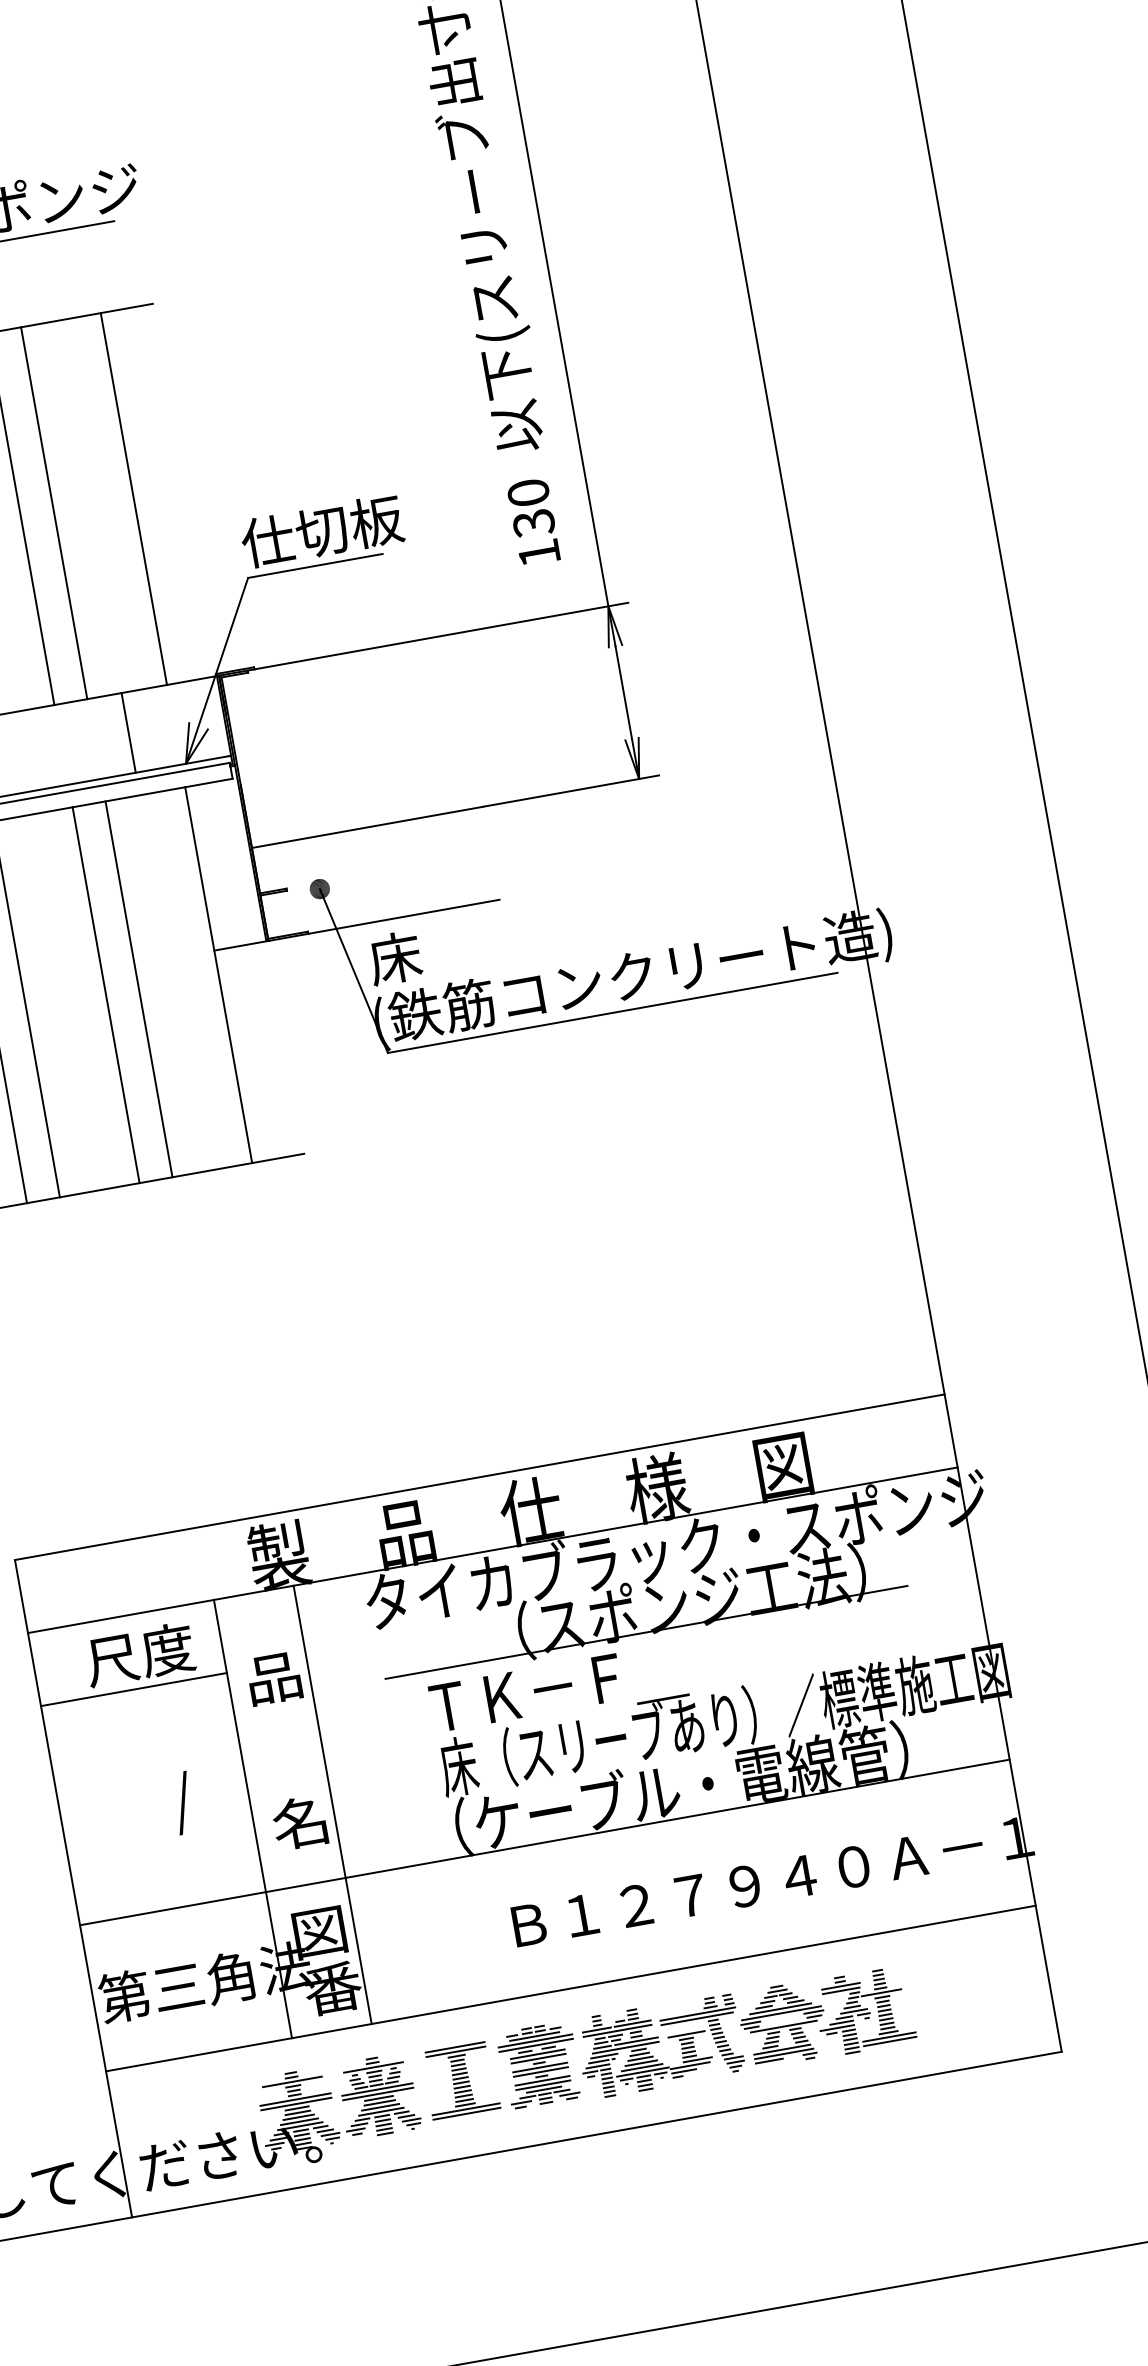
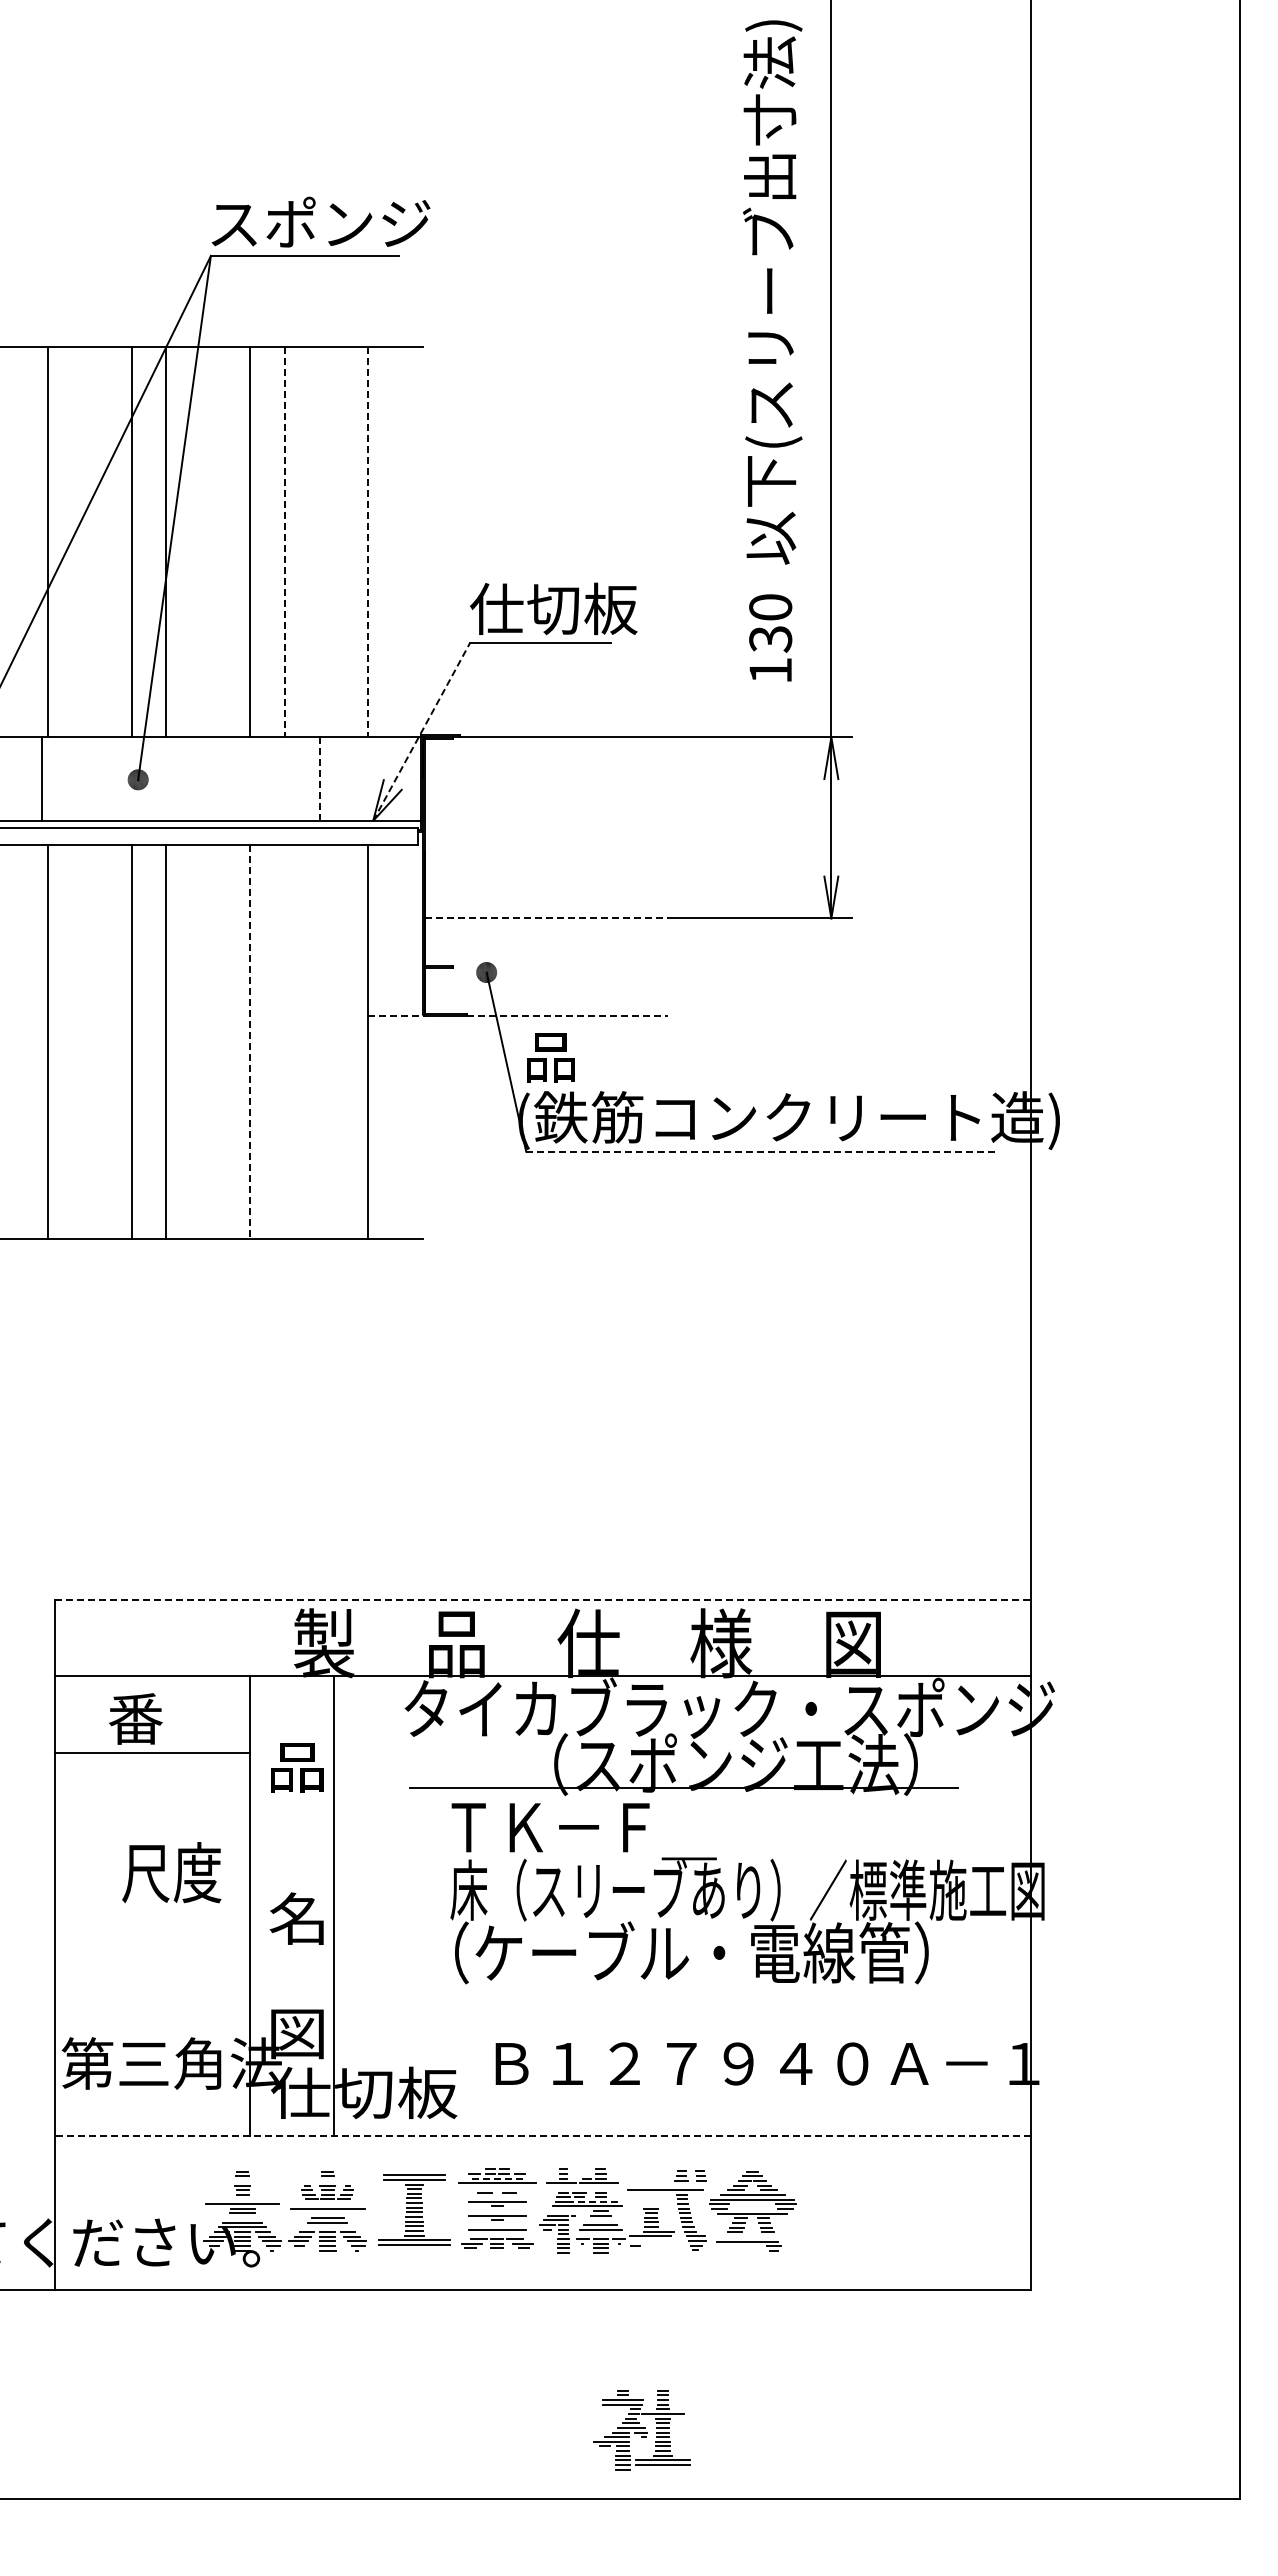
line: (134, 499) -> (368, 542), solid -> dashed
line: (54, 513) -> (284, 542), solid -> dashed
line: (216, 670) -> (421, 731), solid -> dashed
line: (128, 733) -> (320, 779), solid -> dashed
line: (367, 827) -> (546, 918), solid -> dashed
line: (404, 917) -> (567, 1016), solid -> dashed
line: (242, 946) -> (397, 1016), solid -> dashed
text: (394, 958) -> (550, 1056), 床 -> 品
line: (138, 989) -> (284, 1041), removed
line: (106, 995) -> (250, 1042), solid -> dashed
line: (613, 1012) -> (762, 1151), solid -> dashed
line: (479, 1477) -> (542, 1599), solid -> dashed
text: (139, 1654) -> (164, 1718), 尺度 -> 番
text: (172, 1802) -> (171, 1875), / -> 尺度
line: (544, 1842) -> (542, 1983), removed
text: (393, 1977) -> (364, 2092), 番 -> 仕切板
line: (570, 1988) -> (542, 2136), solid -> dashed
part: (863, 2012) -> (641, 2430), moved
line: (698, 2014) -> (667, 2185), removed
line: (617, 2030) -> (582, 2187), removed
line: (686, 2033) -> (652, 2203), removed
line: (534, 2036) -> (497, 2178), solid -> dashed
line: (636, 2040) -> (600, 2201), solid -> dashed
line: (535, 2045) -> (496, 2187), removed
line: (782, 2049) -> (746, 2236), removed
line: (538, 2054) -> (497, 2197), removed
line: (604, 2056) -> (564, 2211), removed
line: (640, 2058) -> (600, 2220), removed
line: (769, 2061) -> (731, 2246), removed
line: (373, 2067) -> (327, 2180), removed
line: (539, 2068) -> (496, 2211), removed
line: (683, 2071) -> (642, 2241), removed
line: (642, 2072) -> (600, 2234), removed
line: (292, 2081) -> (242, 2180), removed
line: (541, 2081) -> (496, 2225), removed
line: (544, 2089) -> (497, 2234), removed
line: (377, 2090) -> (327, 2204), removed
line: (378, 2098) -> (327, 2213), removed
line: (295, 2099) -> (242, 2199), removed
line: (381, 2111) -> (327, 2227), removed
line: (298, 2117) -> (242, 2218), removed

